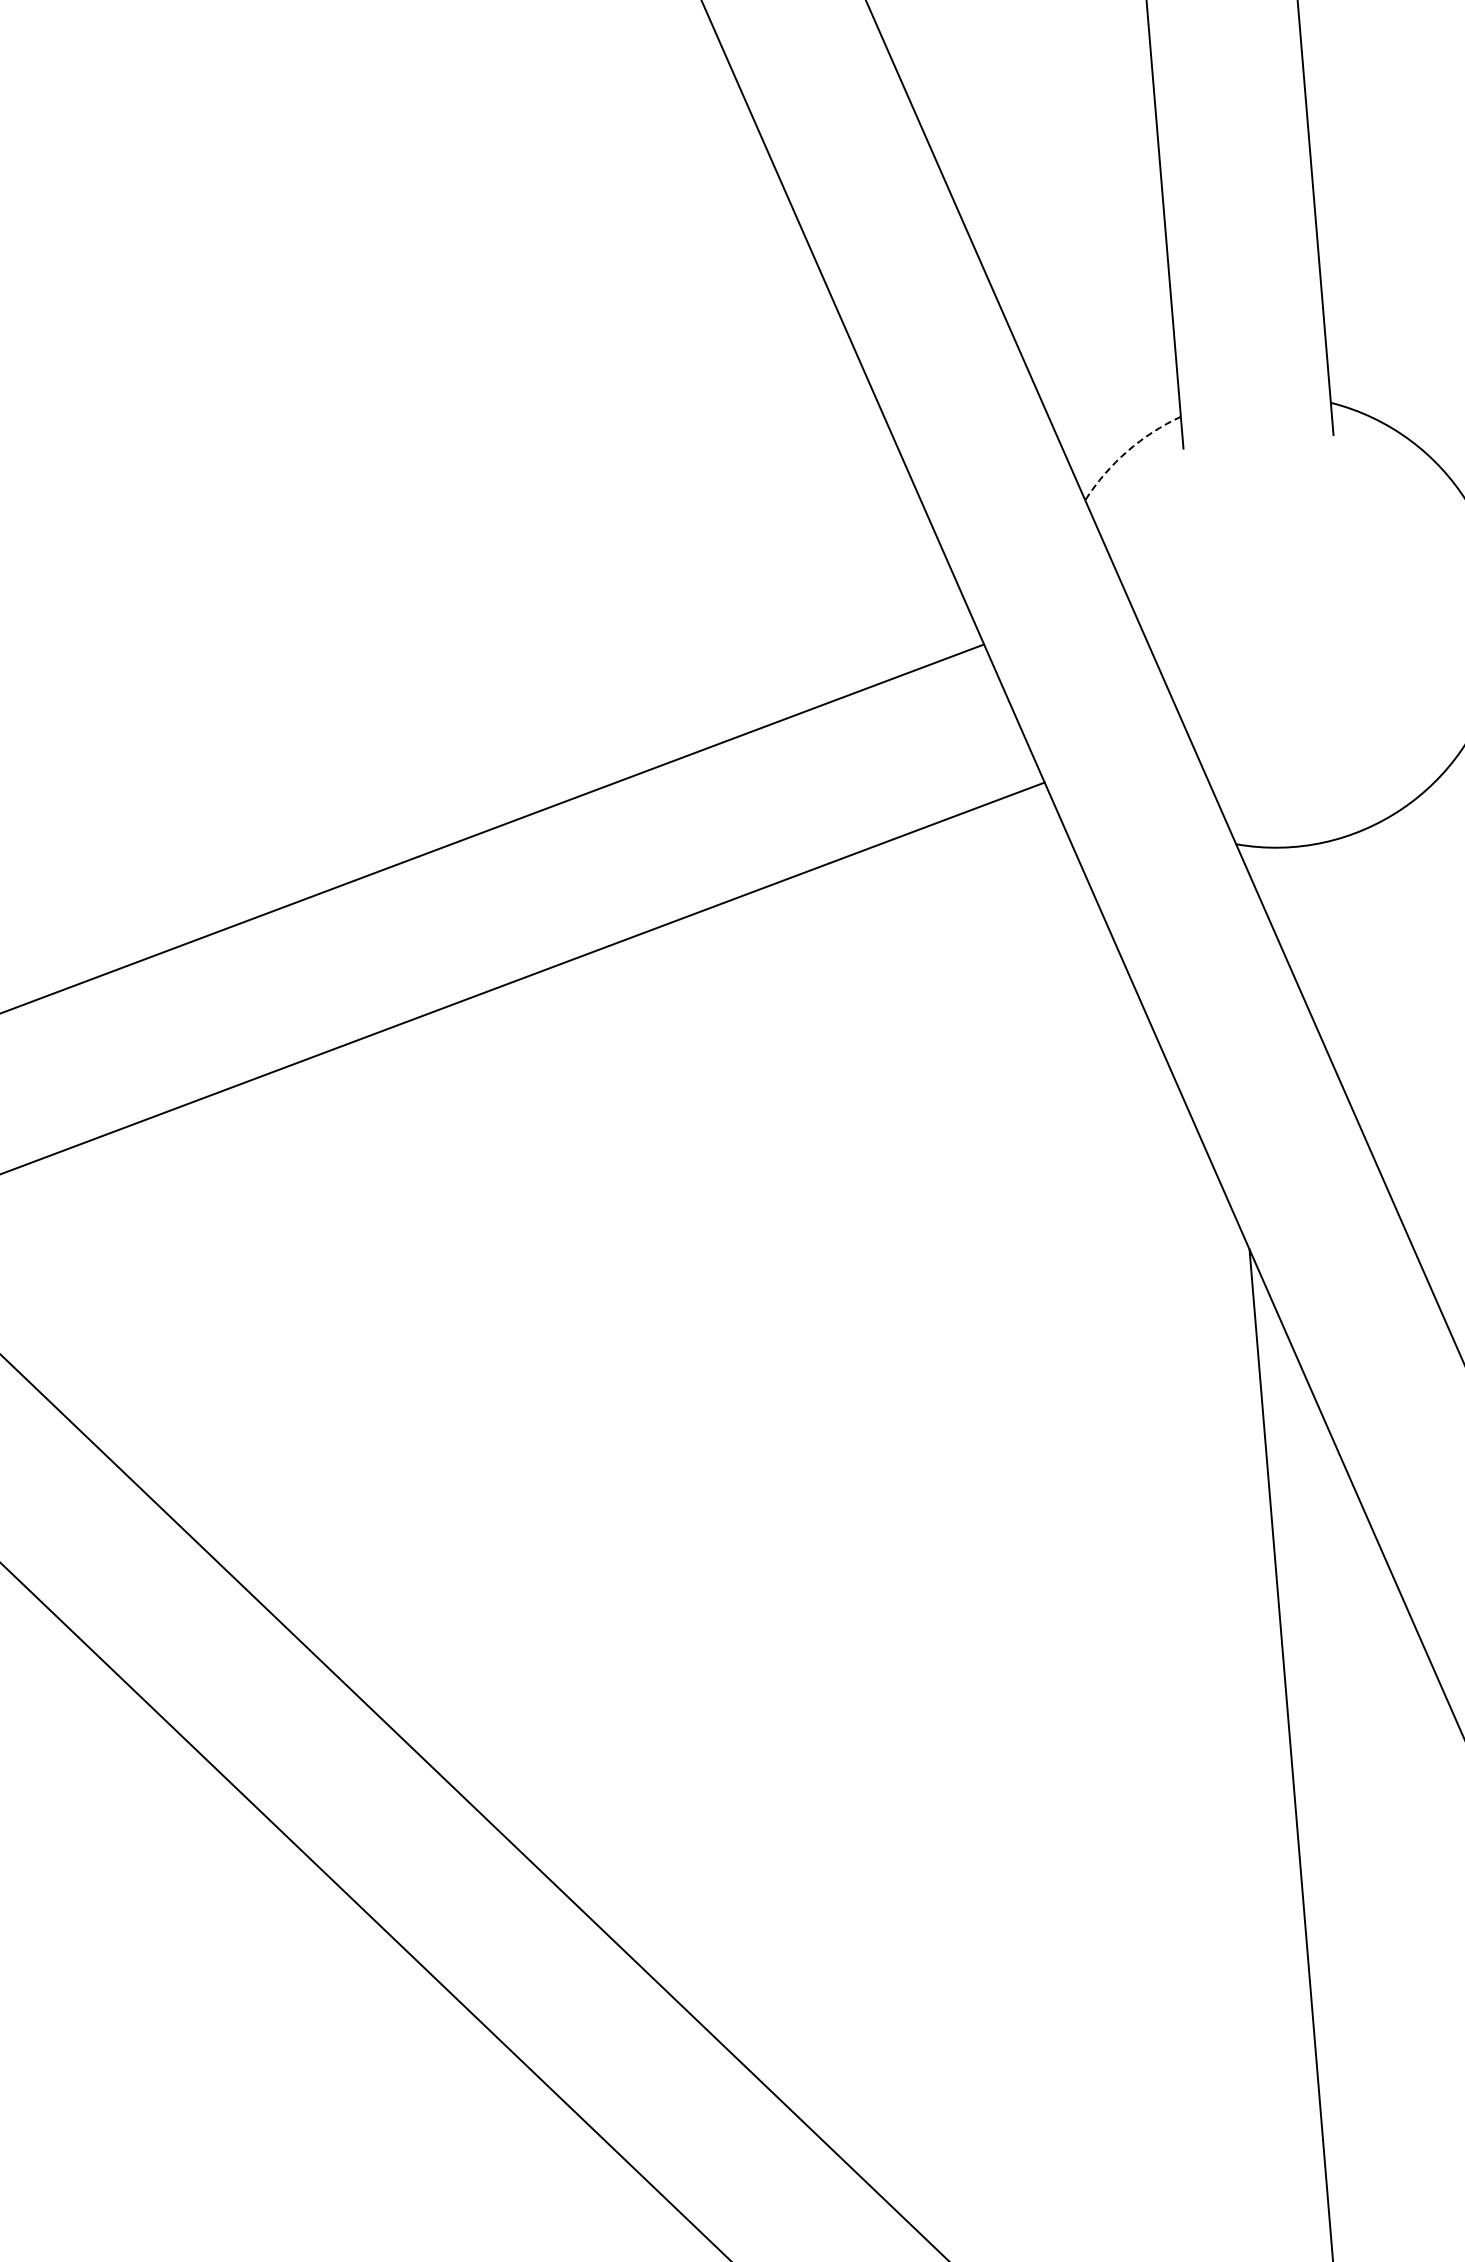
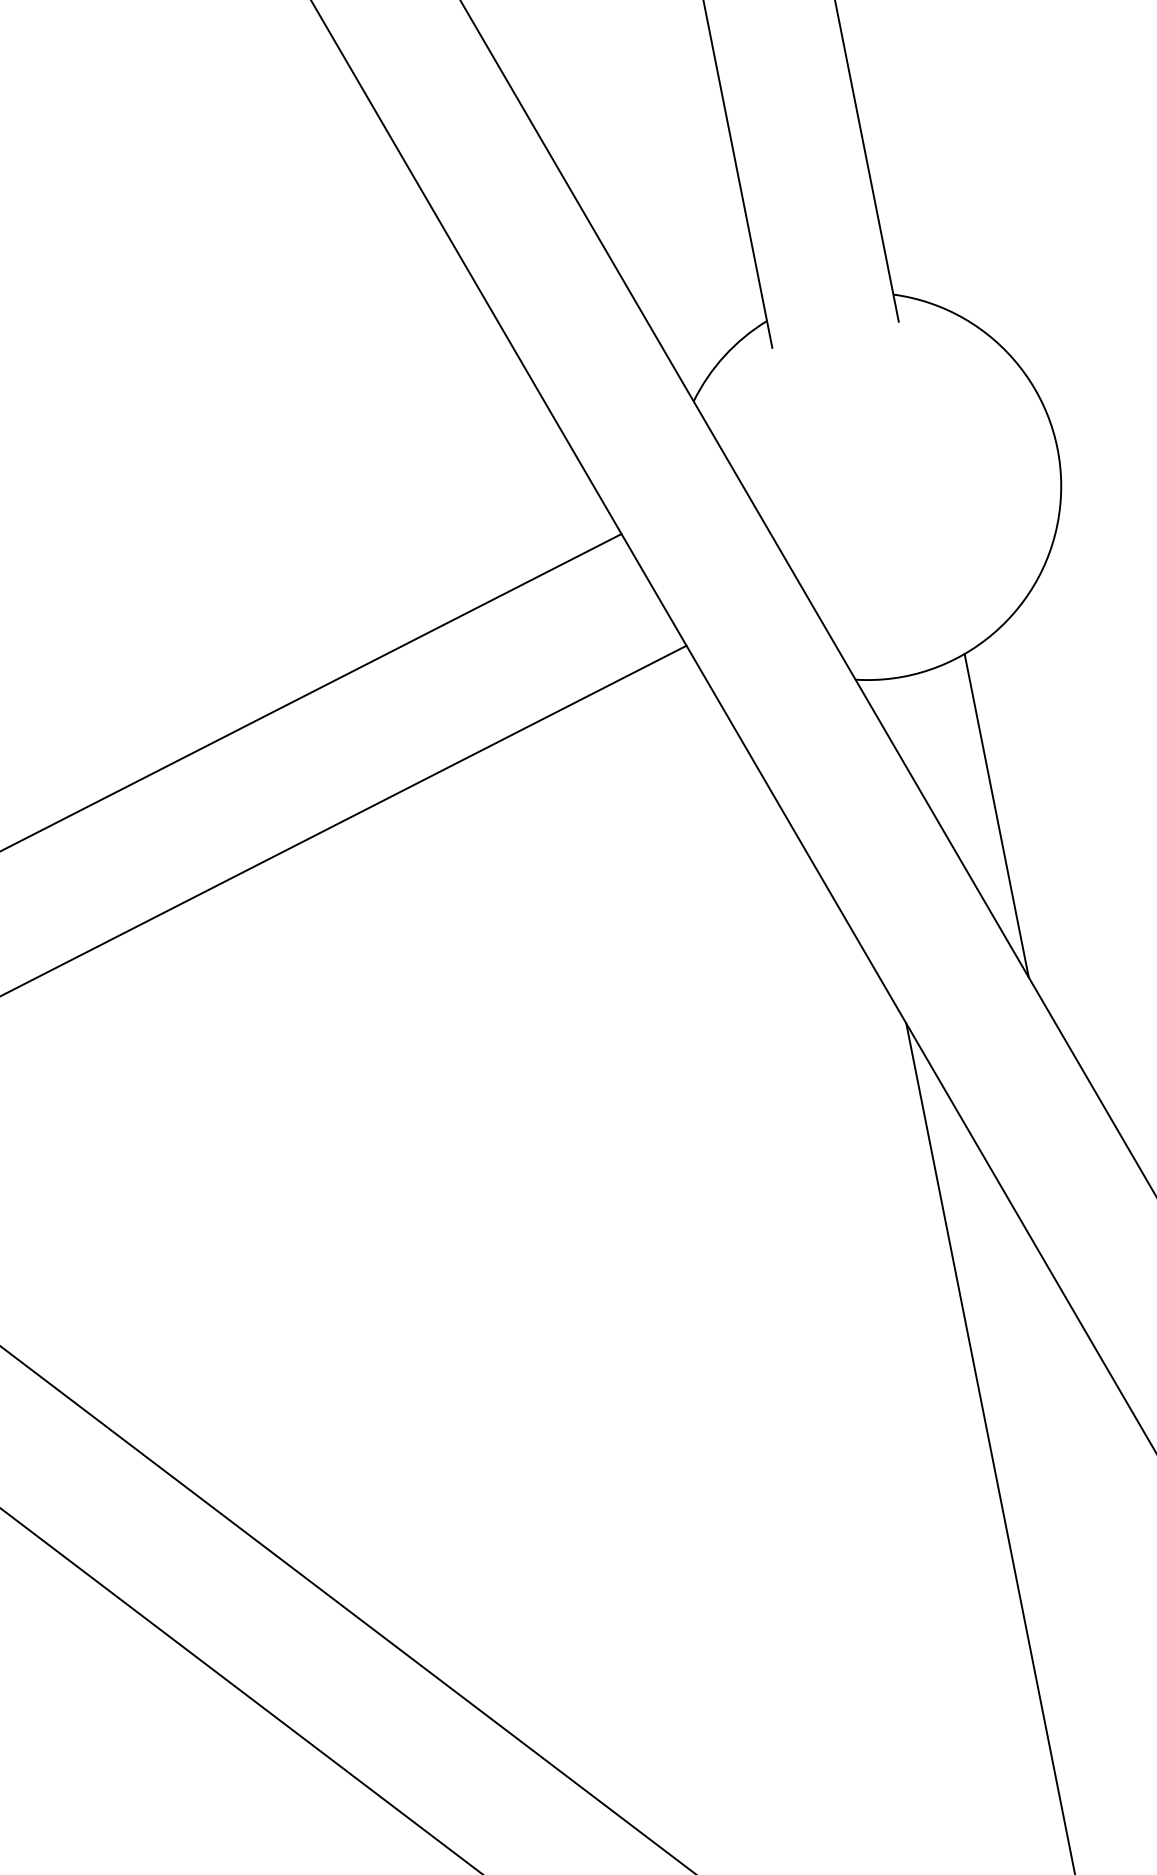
arc: (1127, 451) -> (724, 355), dashed -> solid
line: (1381, 1020) -> (996, 815), added

